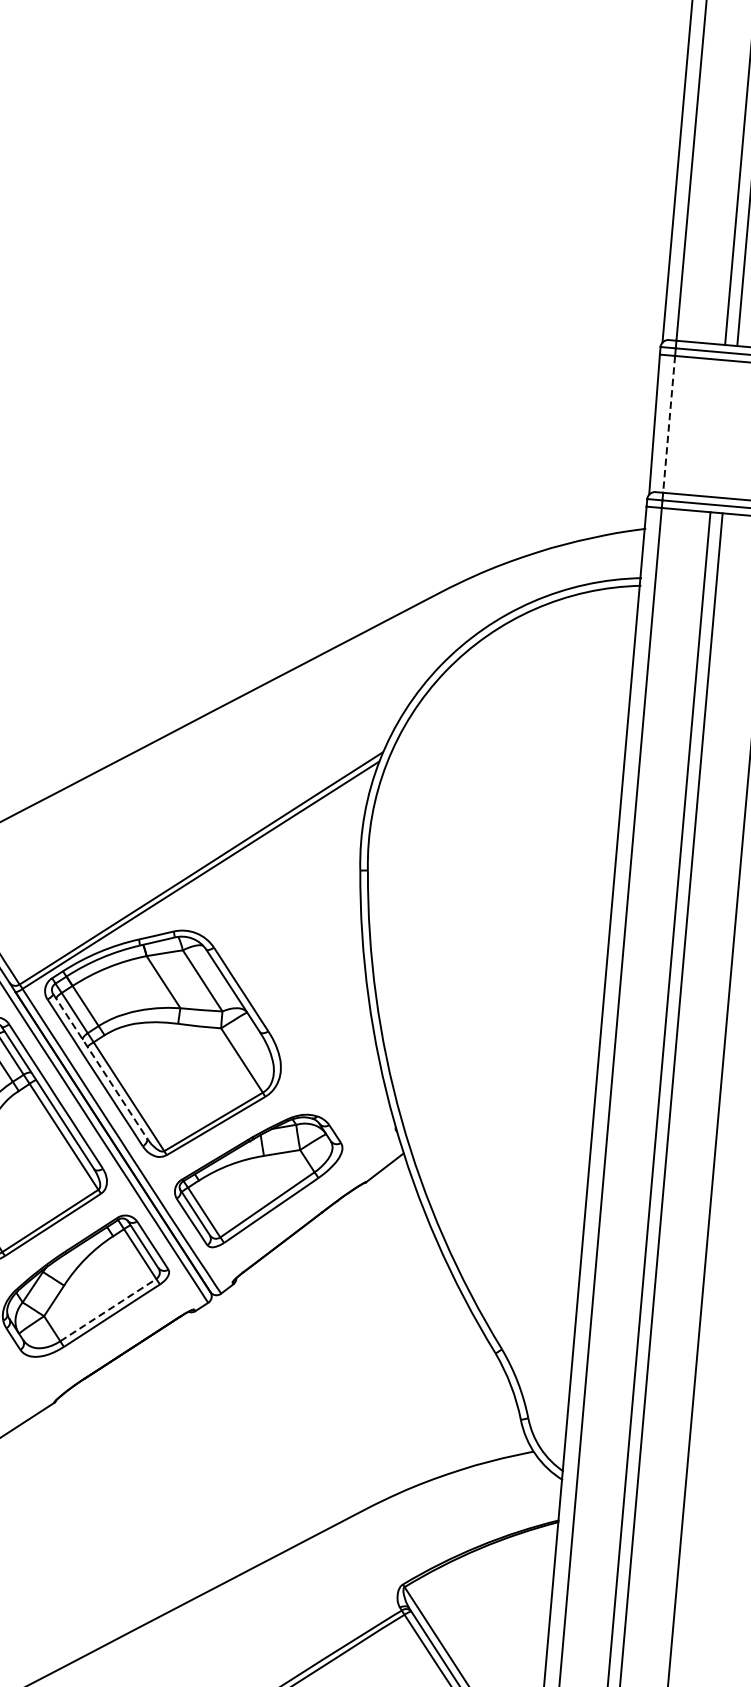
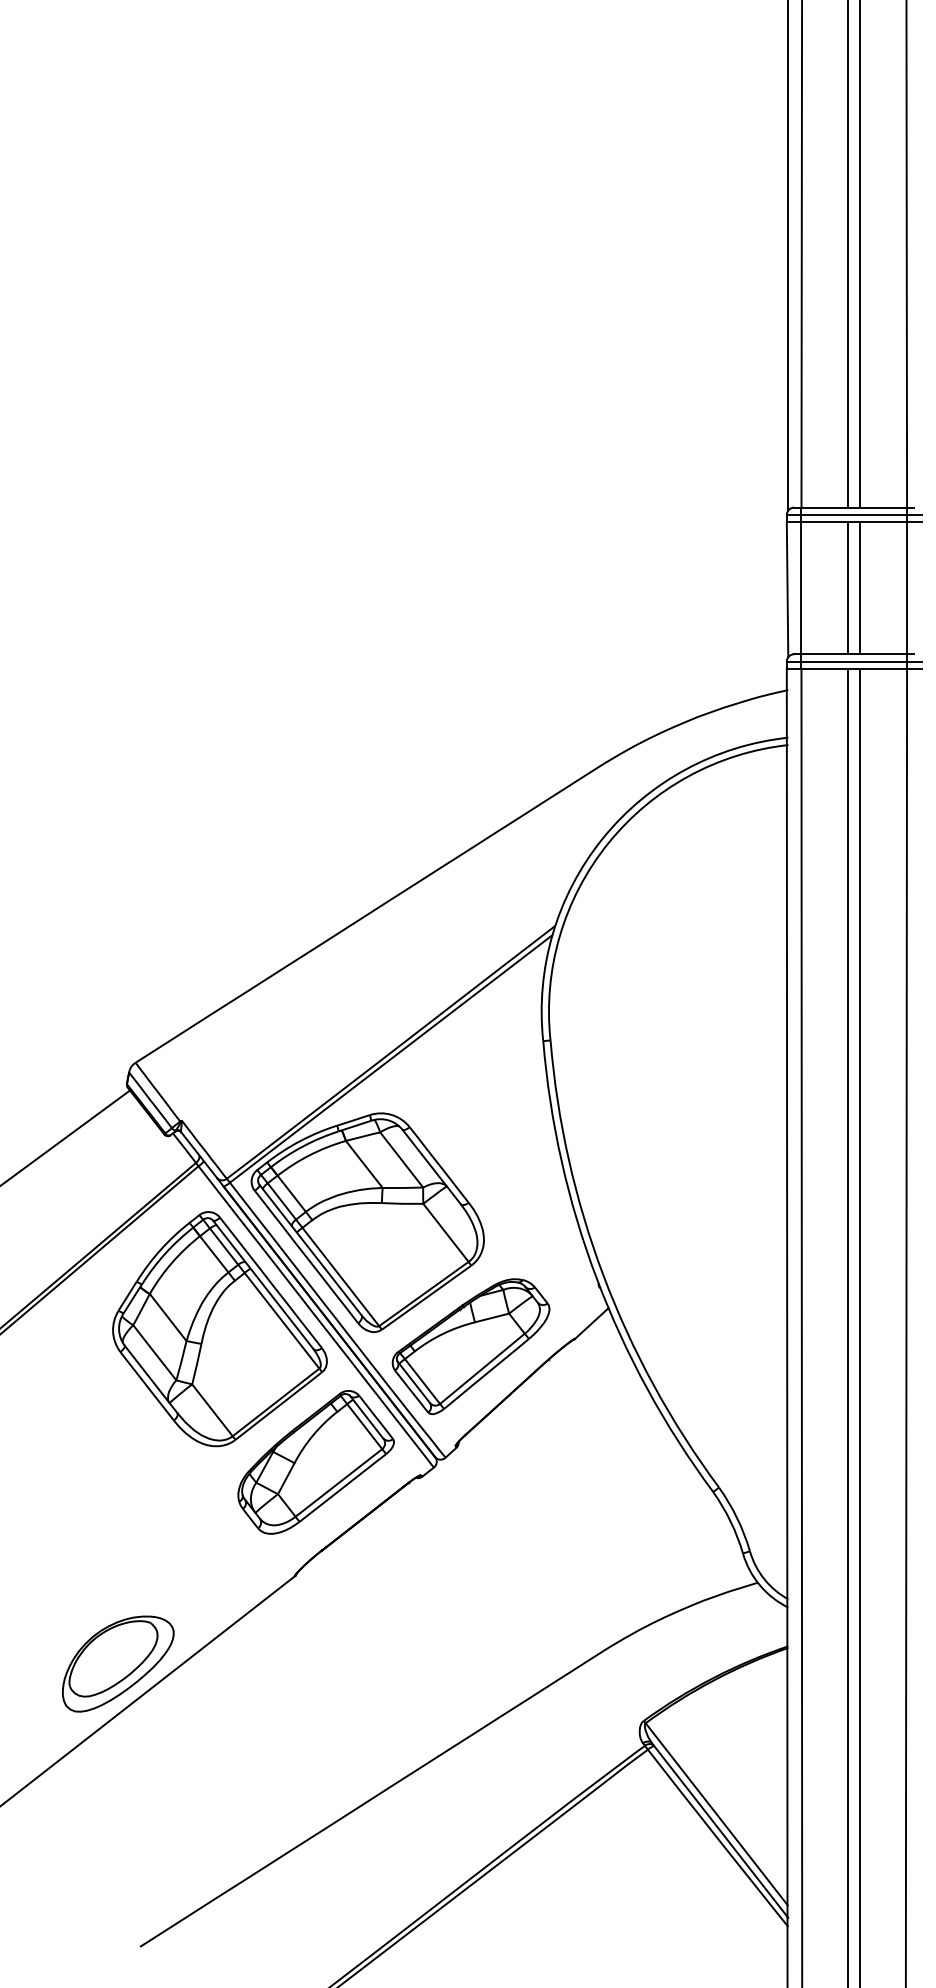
line: (669, 424) -> (801, 588), dashed -> solid
line: (717, 428) -> (848, 588), added
line: (730, 429) -> (860, 588), added
line: (99, 1066) -> (310, 1250), dashed -> solid
line: (107, 1309) -> (338, 1482), dashed -> solid

